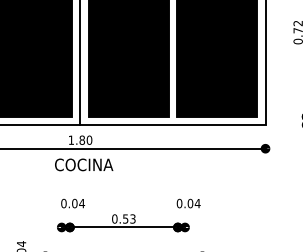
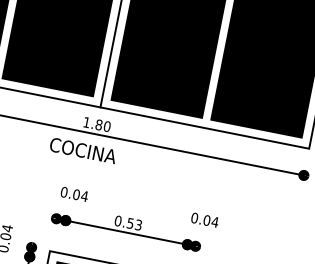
text: (84, 164) -> (83, 150), moved

